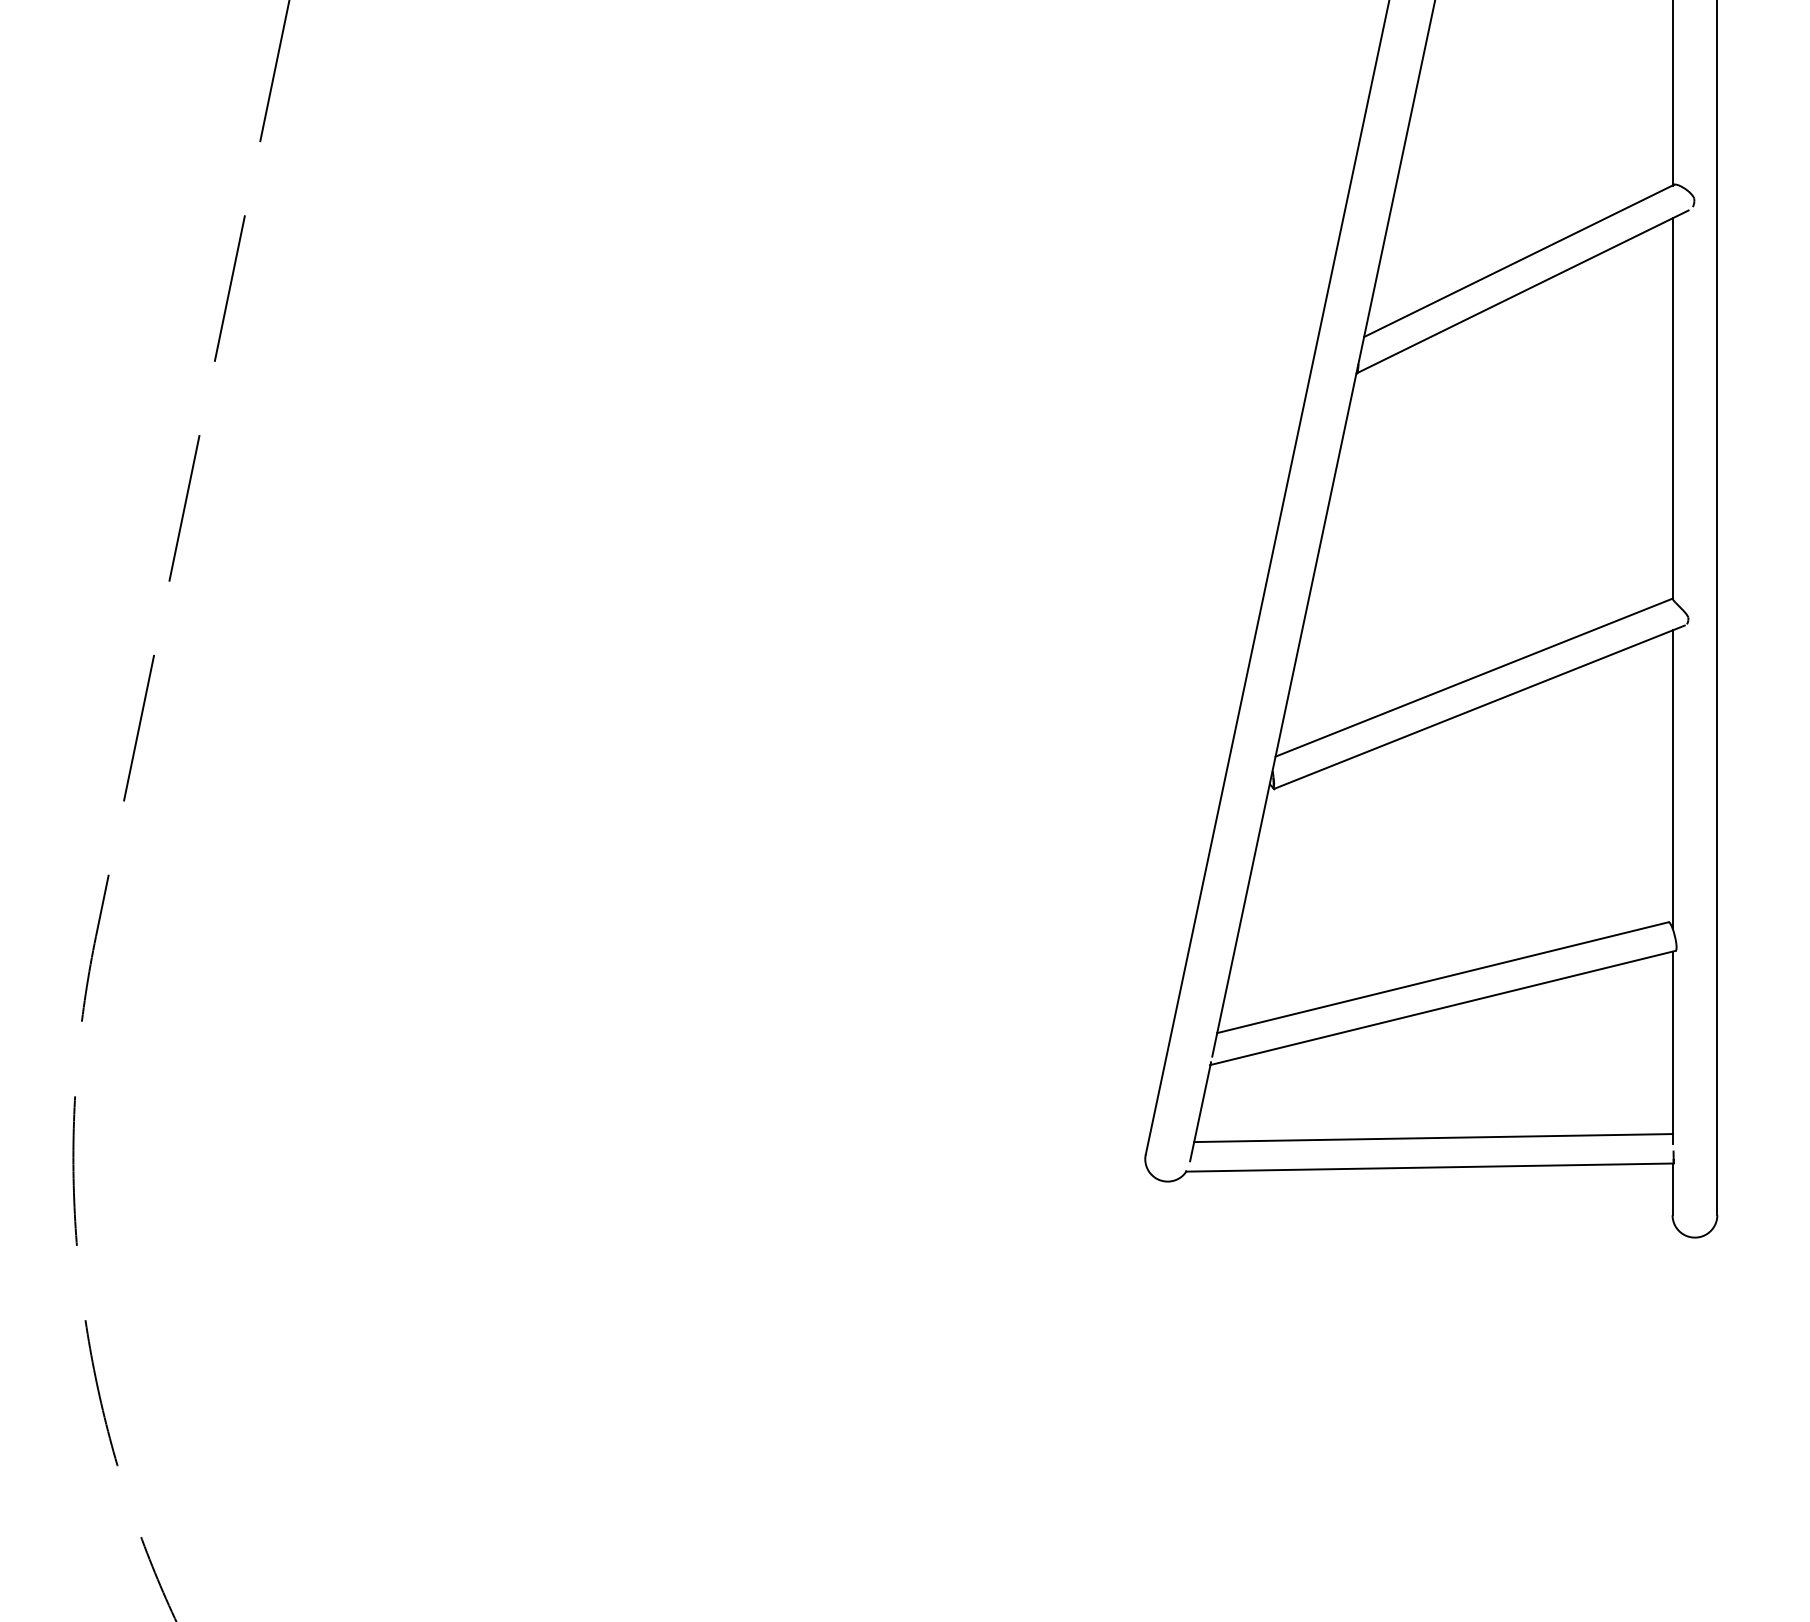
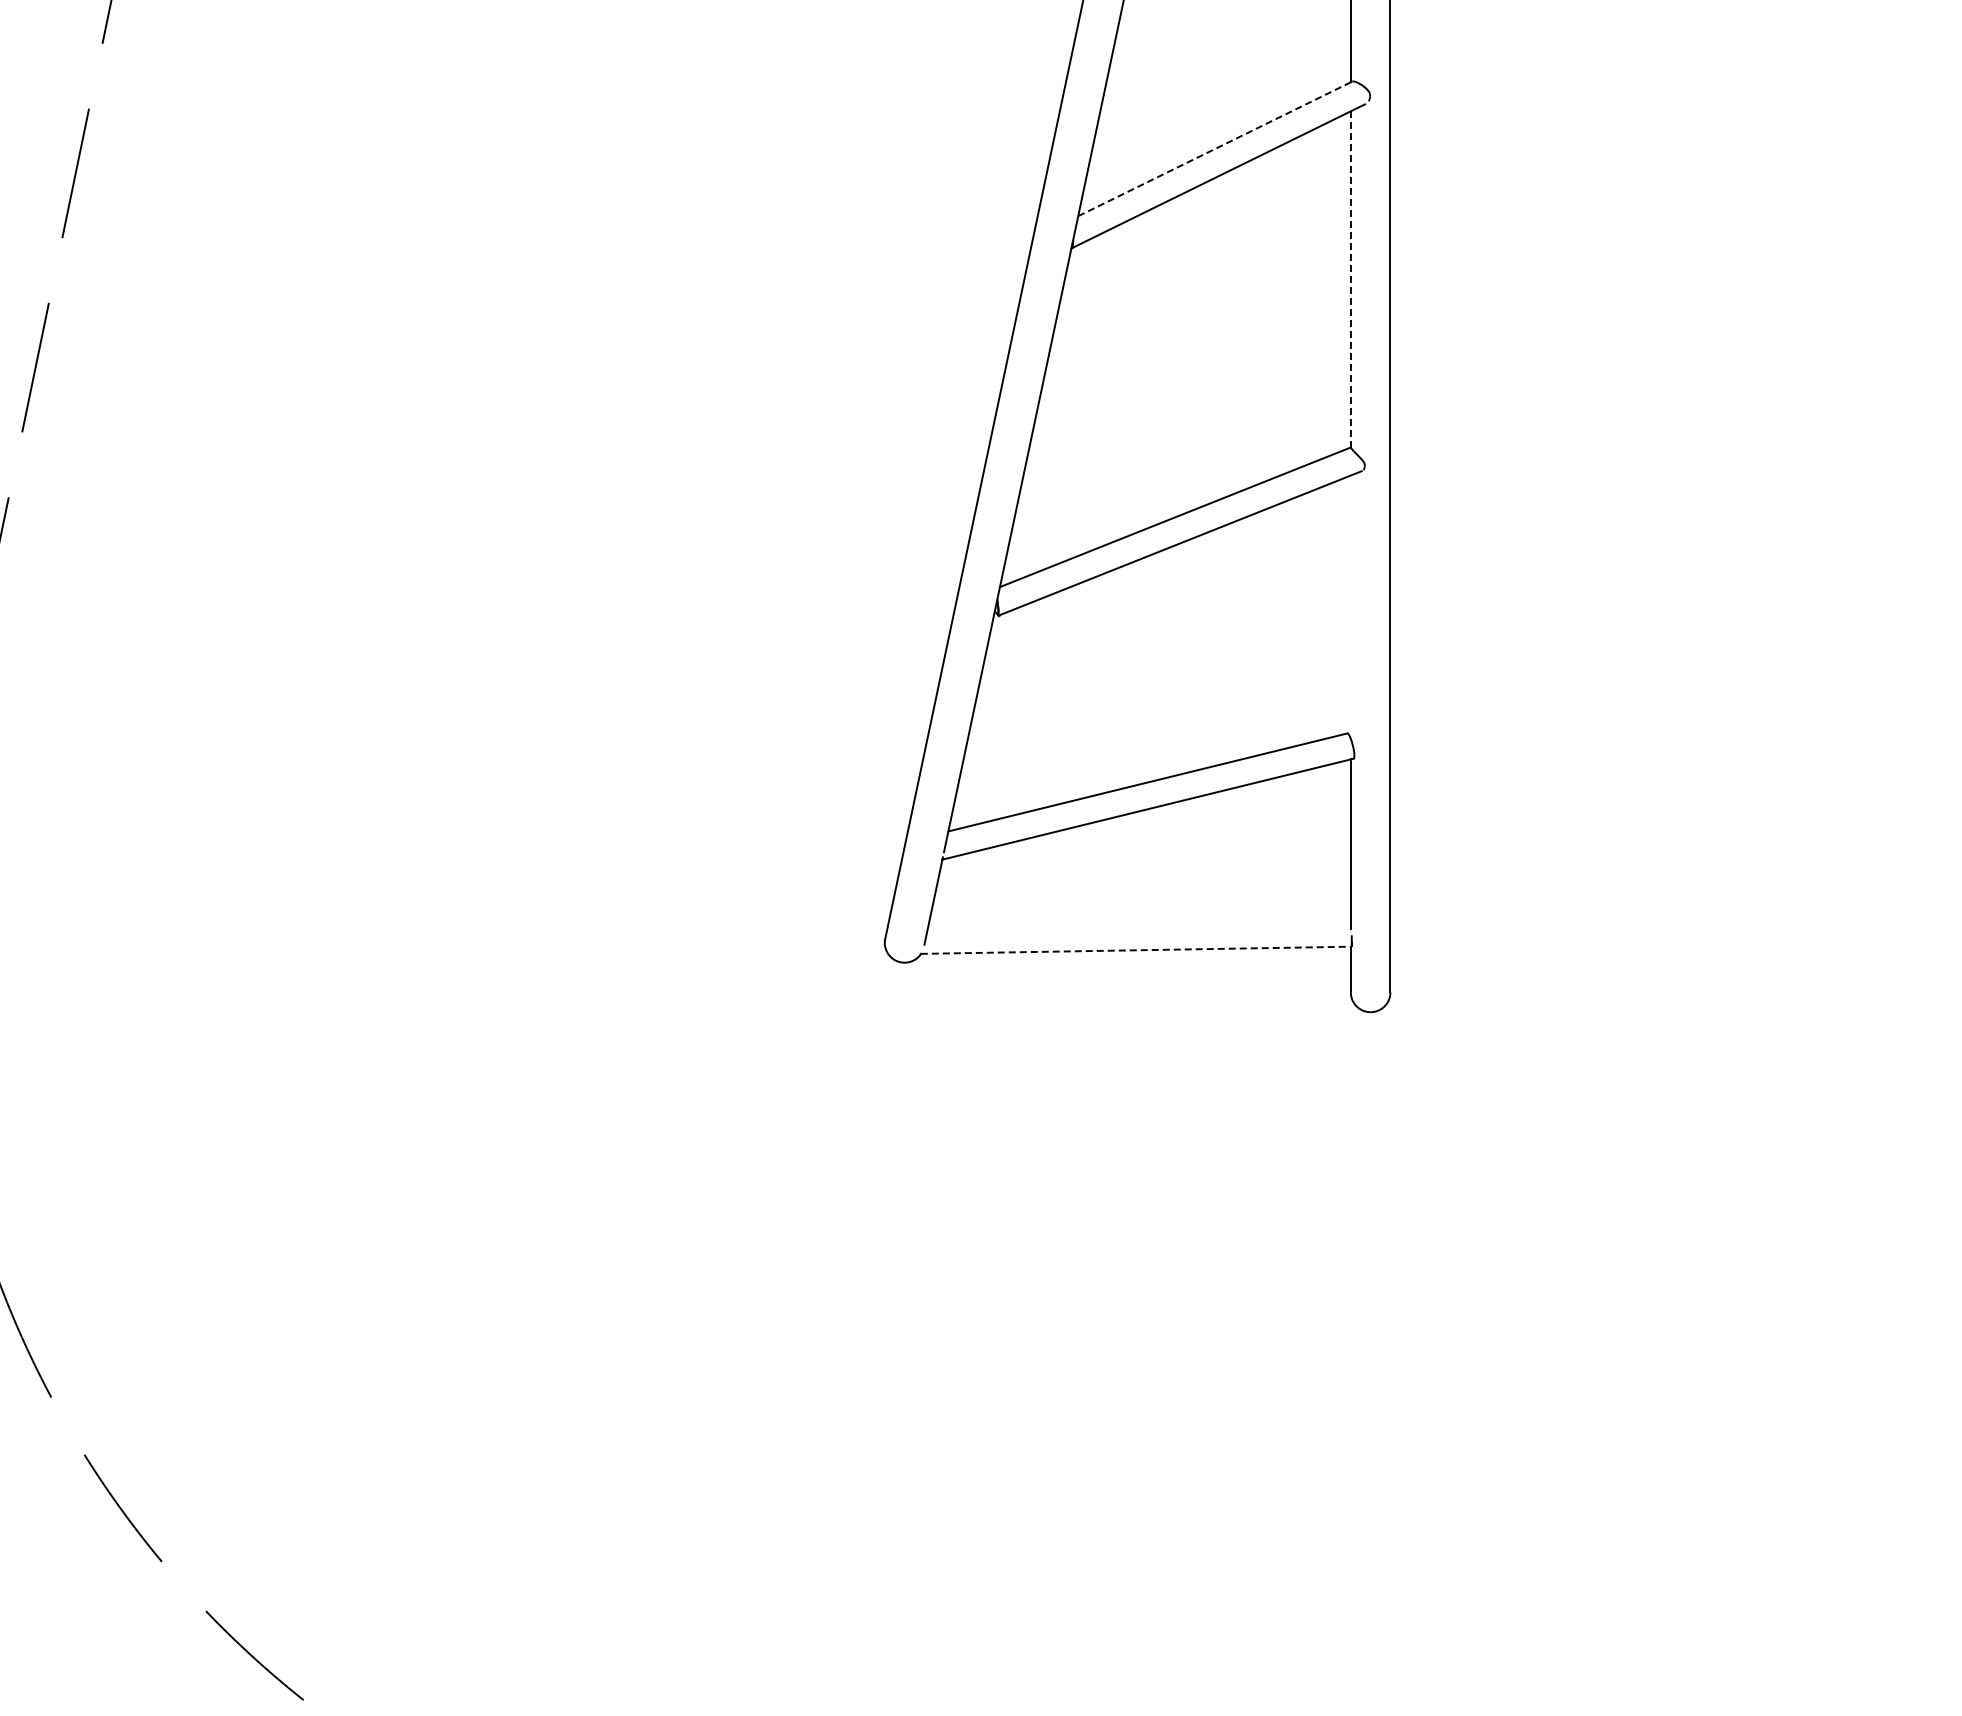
line: (1519, 260) -> (1215, 148), solid -> dashed
line: (1672, 409) -> (1350, 280), solid -> dashed
line: (1672, 778) -> (1350, 606), removed
line: (1433, 1137) -> (1139, 923), removed
line: (1430, 1167) -> (1136, 950), solid -> dashed

